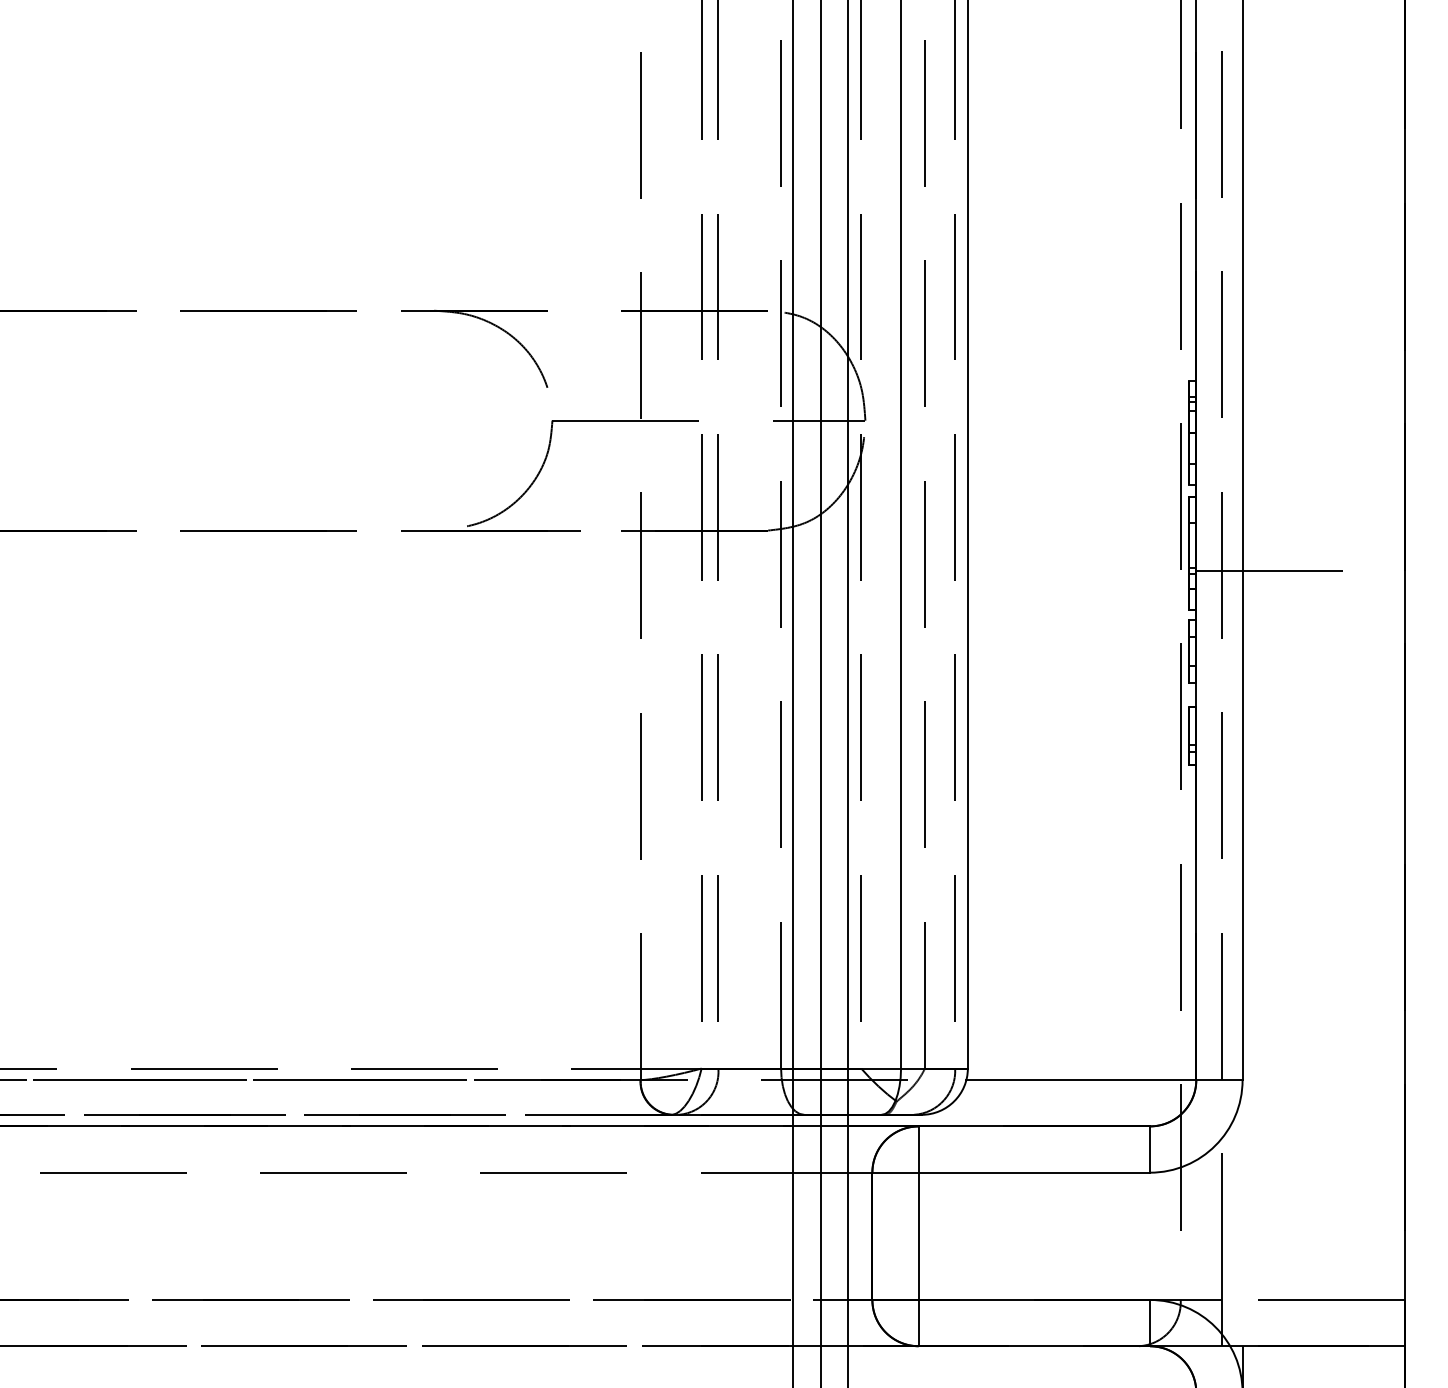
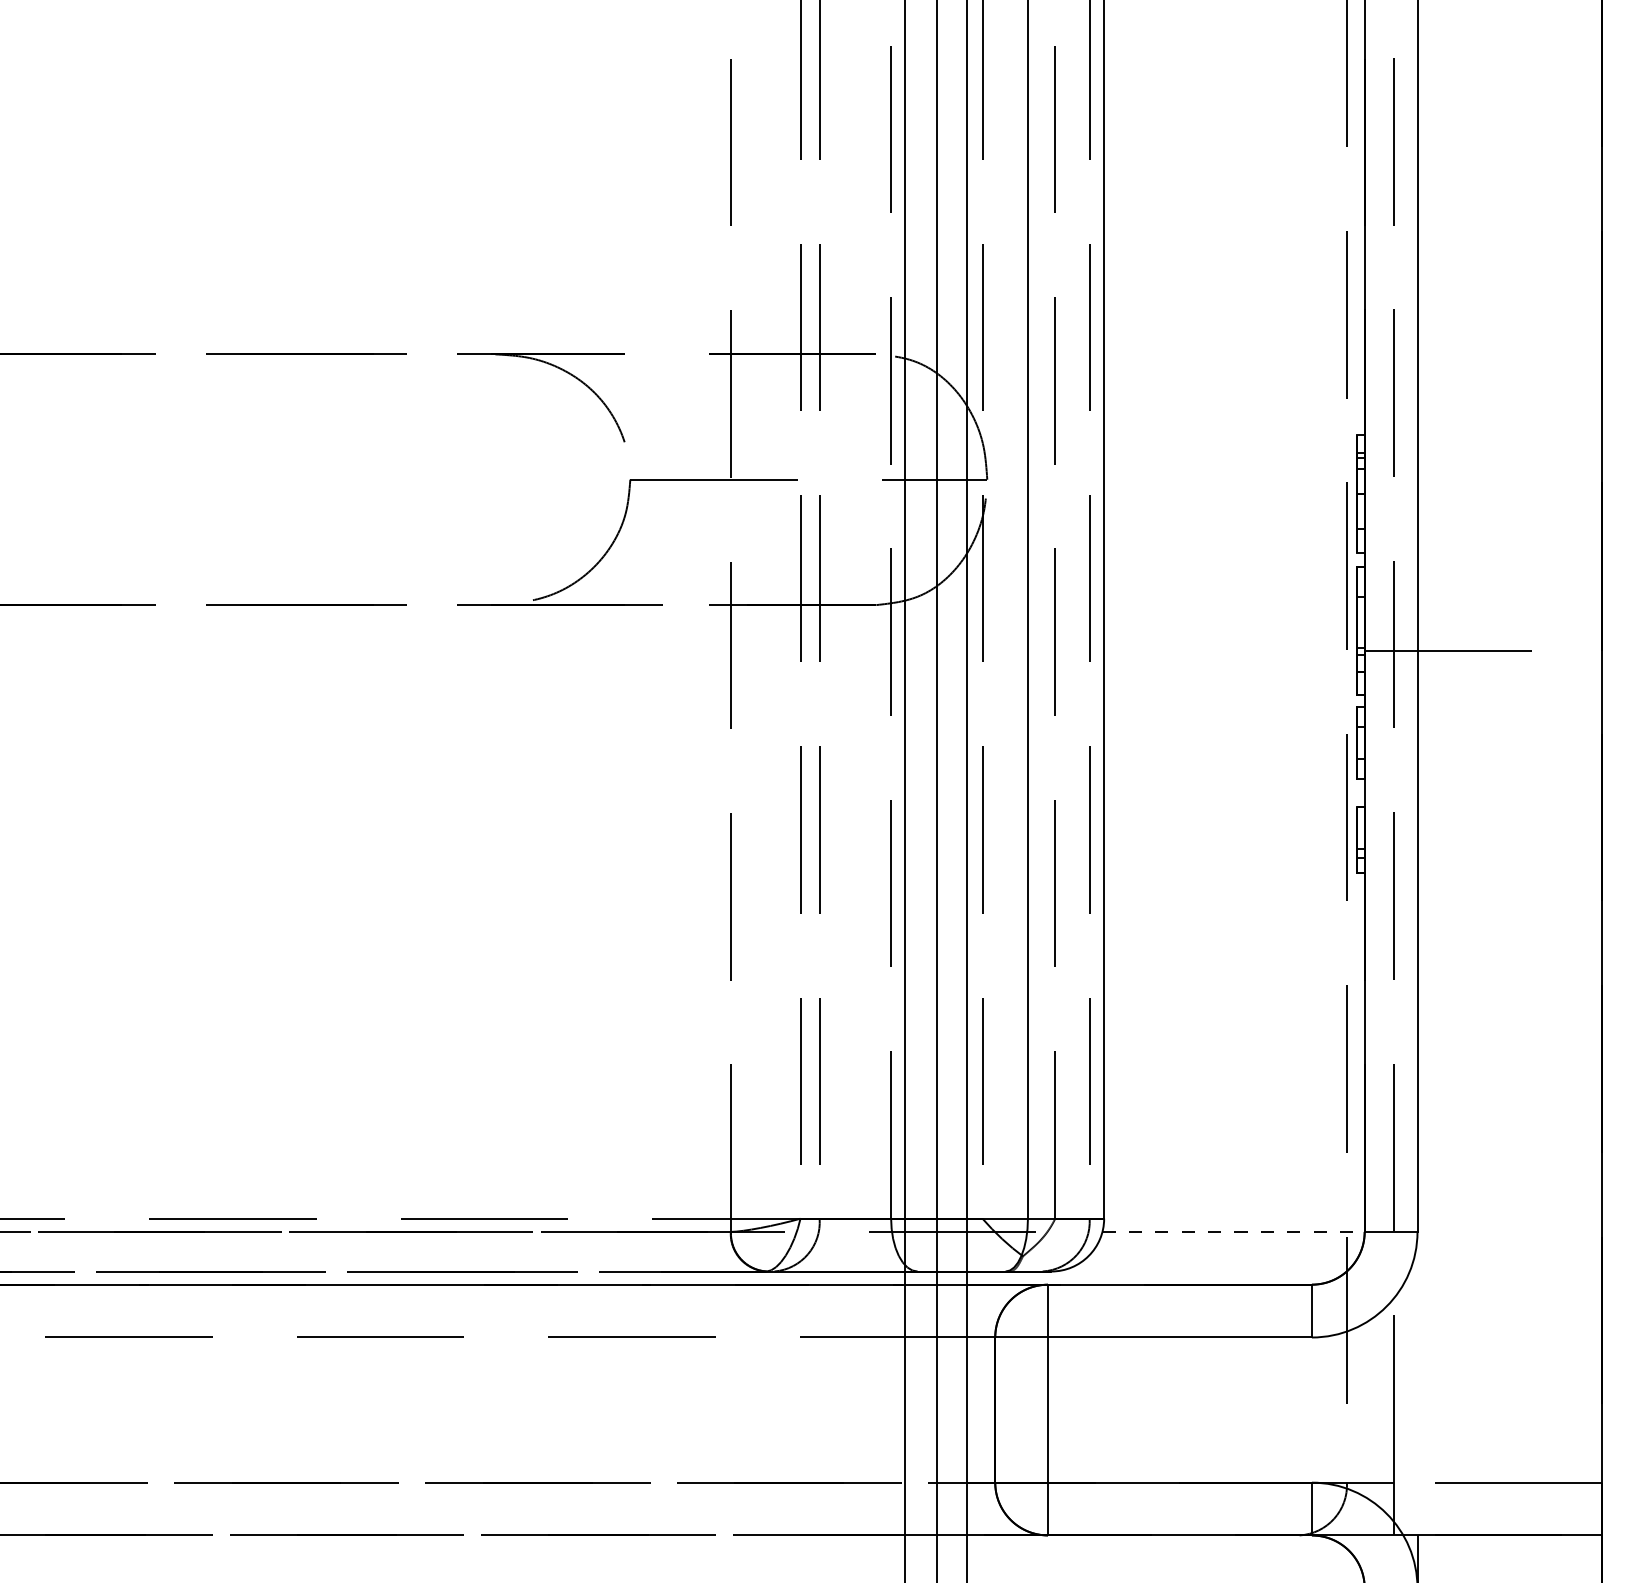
line: (1081, 1080) -> (1233, 1232), solid -> dashed

